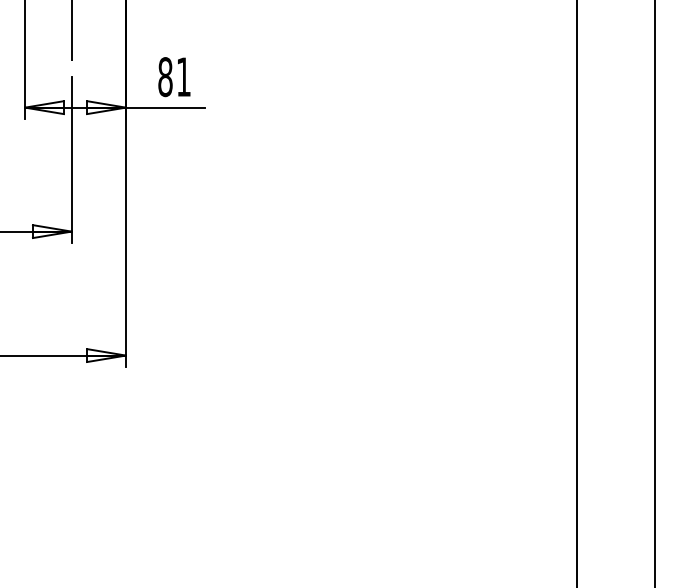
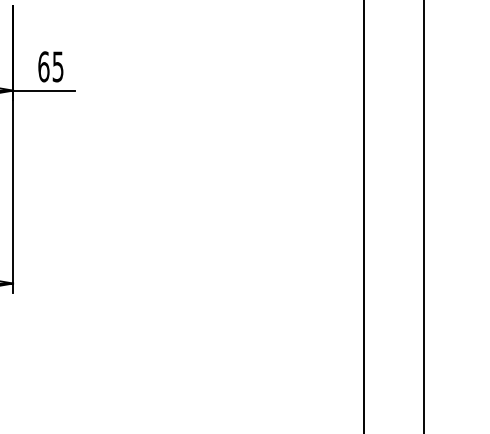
text: (174, 77) -> (50, 67), 81 -> 65

